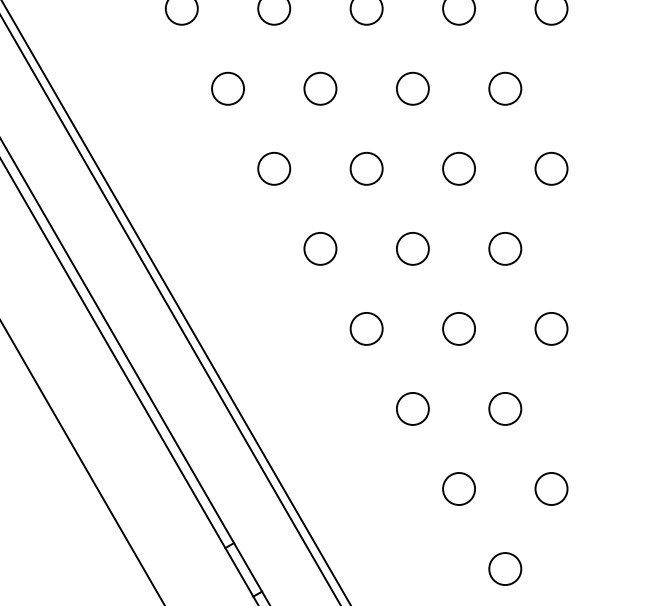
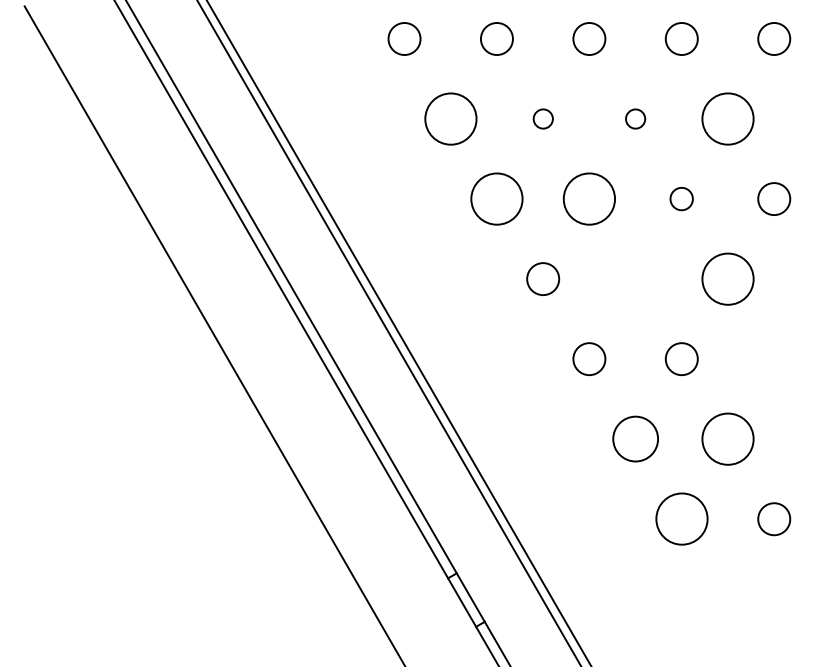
circle: (227, 88) -> (450, 118), size x1.6
circle: (320, 88) -> (543, 118), size x0.6
circle: (412, 89) -> (635, 119), size x0.6
circle: (505, 89) -> (728, 119), size x1.6
circle: (458, 168) -> (681, 198), size x0.7
circle: (273, 169) -> (496, 199), size x1.6
circle: (366, 169) -> (589, 199), size x1.6
circle: (412, 248) -> (635, 278), removed
circle: (504, 248) -> (727, 278), size x1.6
circle: (551, 329) -> (774, 359), removed
circle: (412, 409) -> (635, 439), size x1.4
circle: (505, 409) -> (728, 439), size x1.6
circle: (458, 489) -> (681, 519), size x1.6
circle: (504, 569) -> (727, 599), removed

